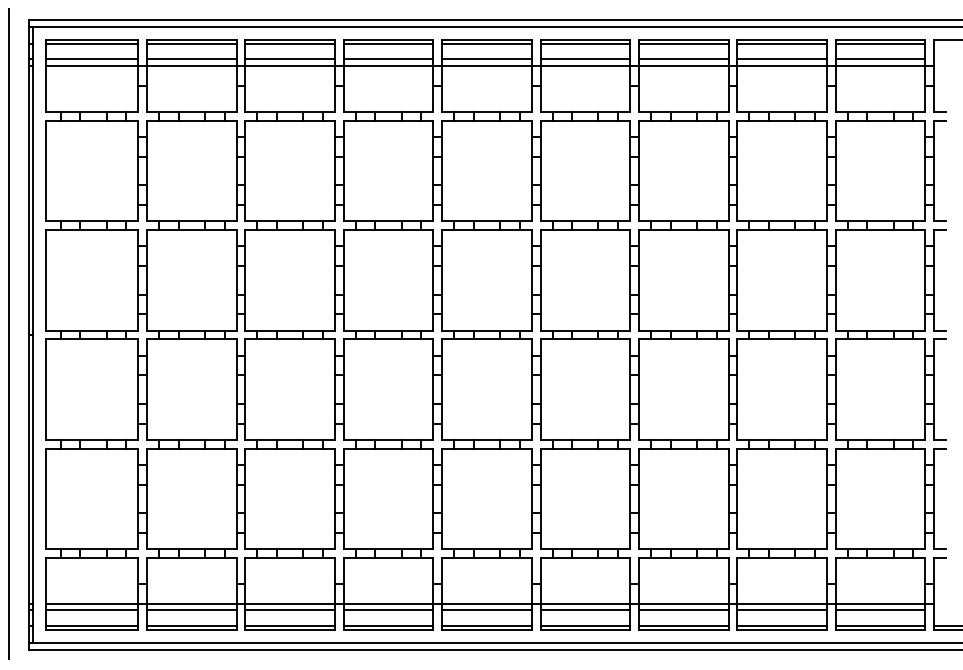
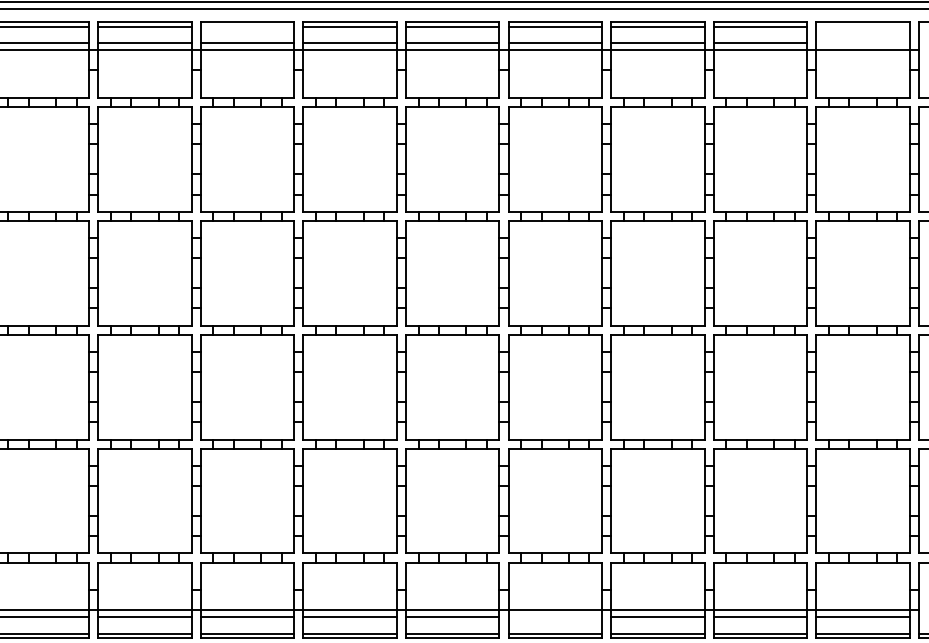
line: (289, 43) -> (246, 26), removed
line: (880, 43) -> (862, 26), removed
line: (880, 59) -> (862, 42), removed
line: (585, 610) -> (555, 617), removed

